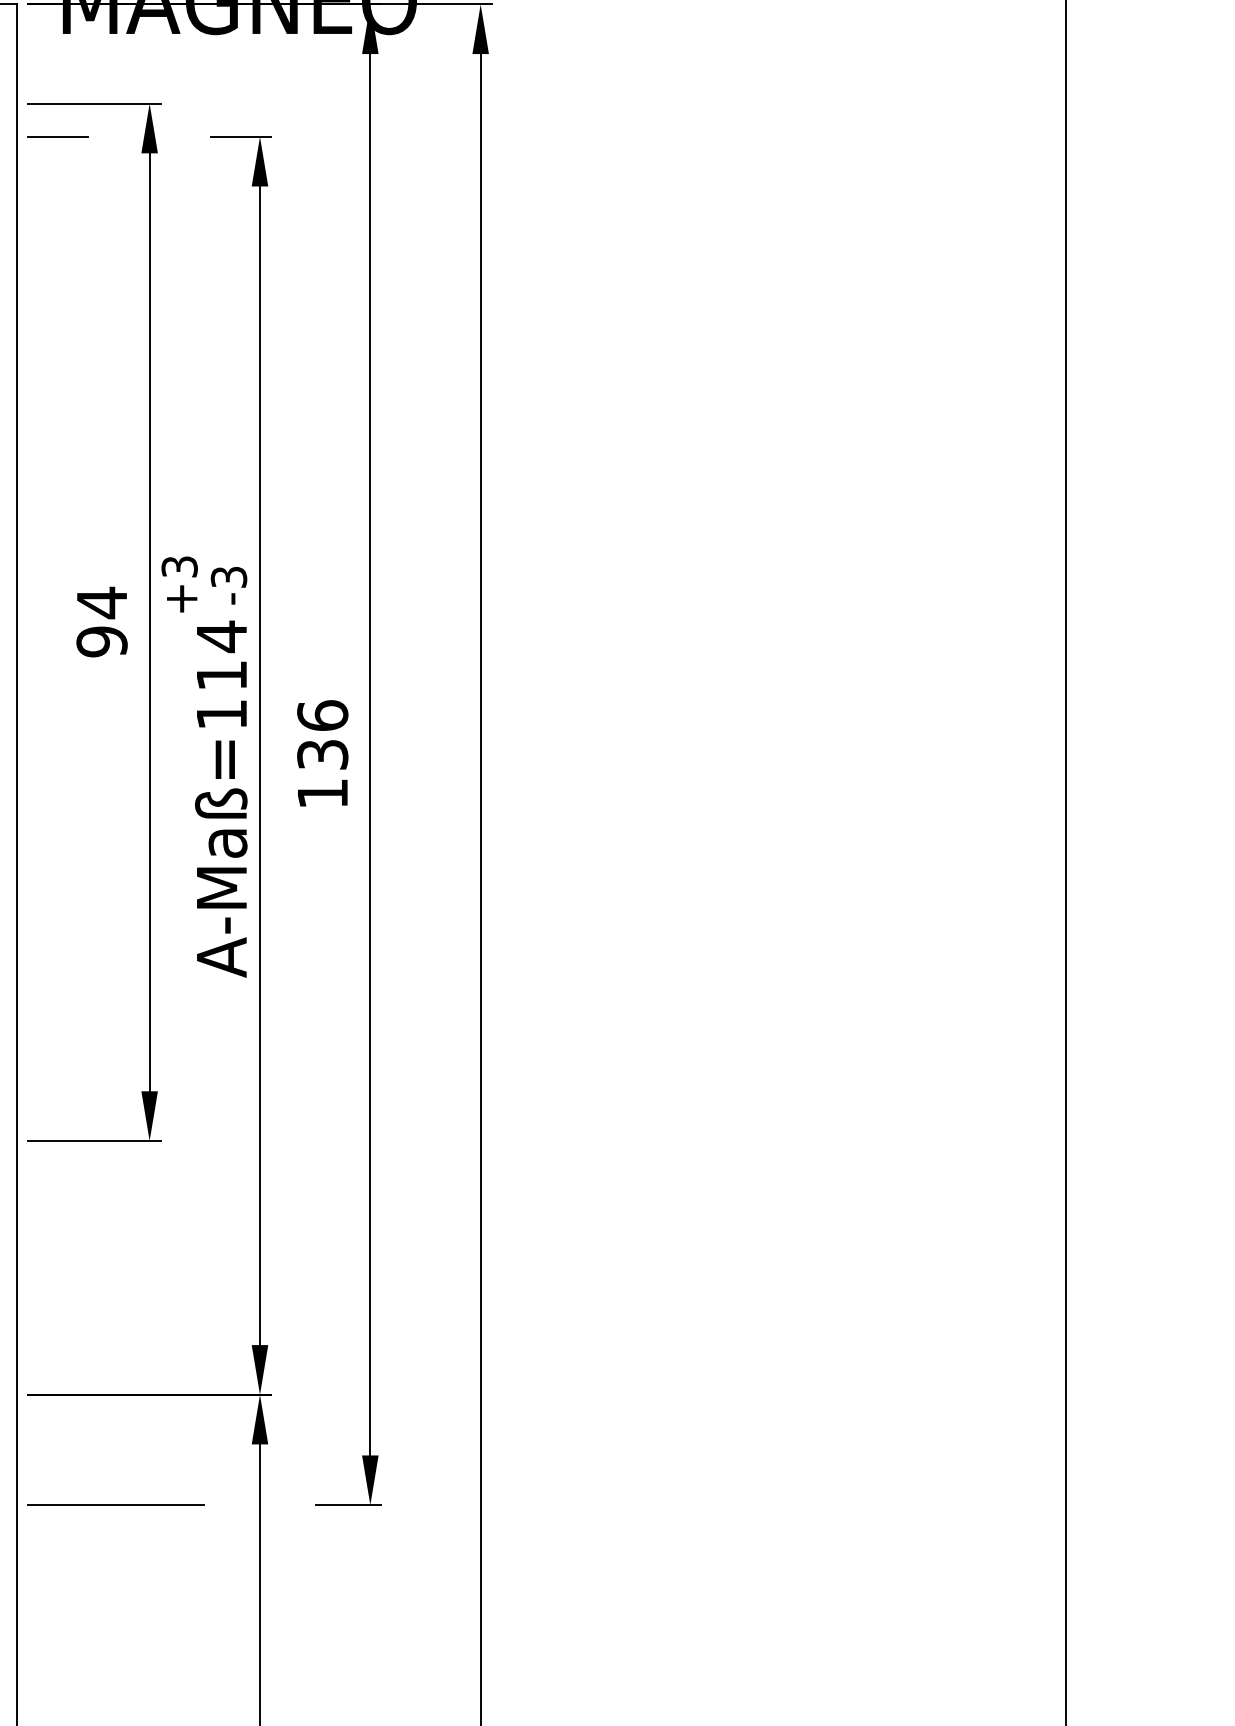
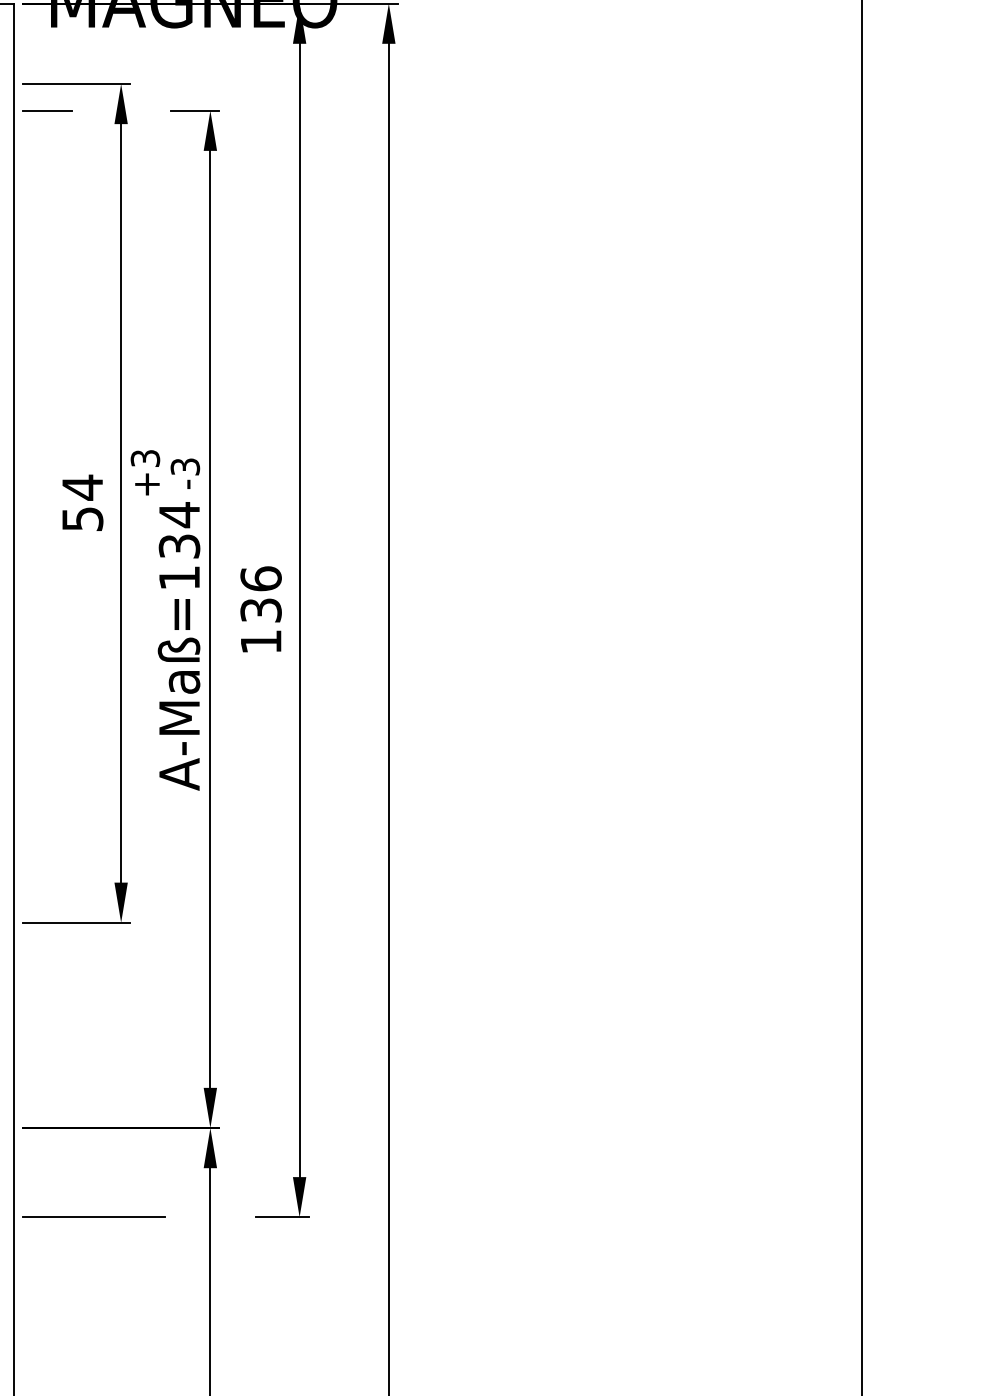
text: (101, 641) -> (82, 518), 94 -> 54
text: (221, 675) -> (179, 546), A-Maß=114 -> A-Maß=134

